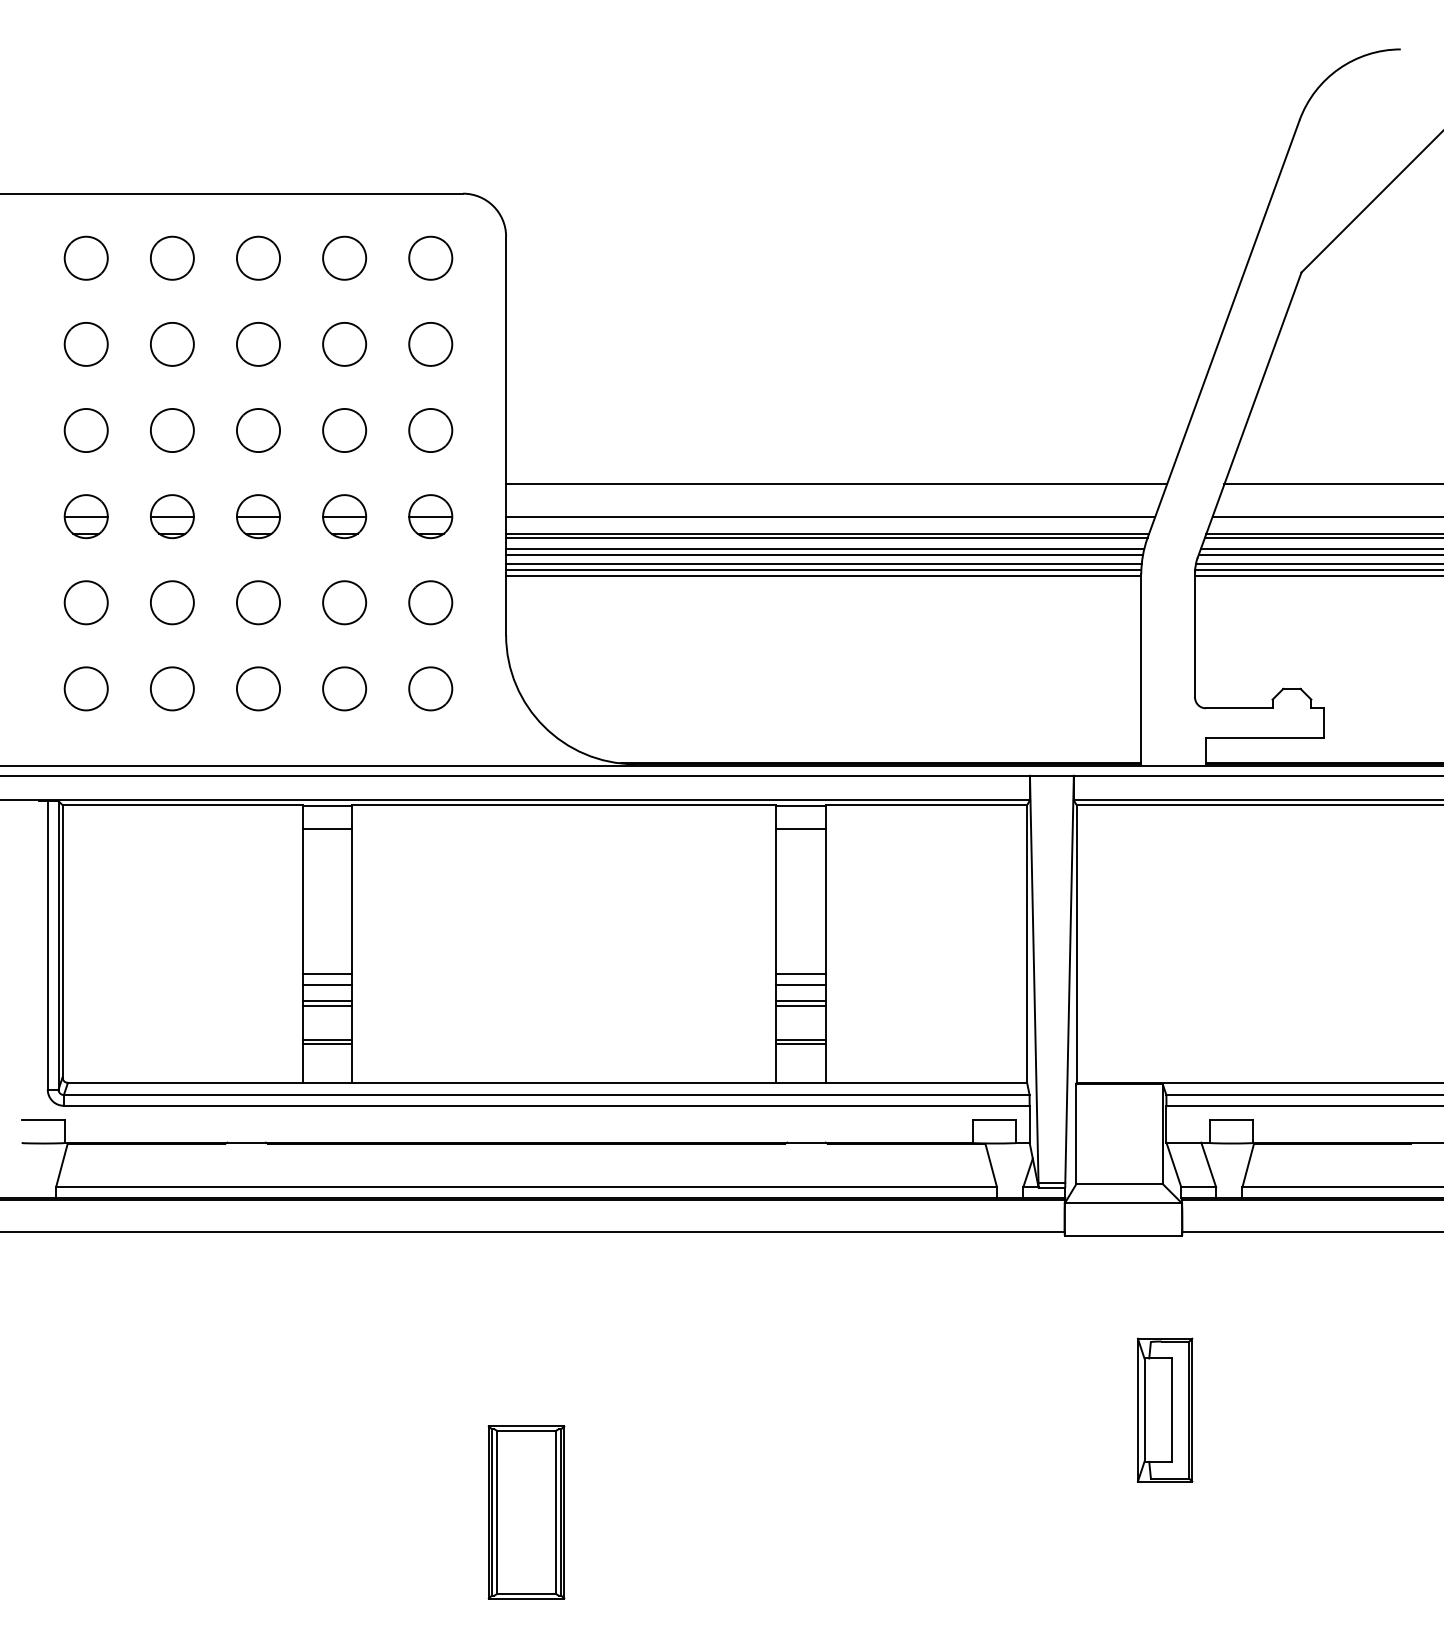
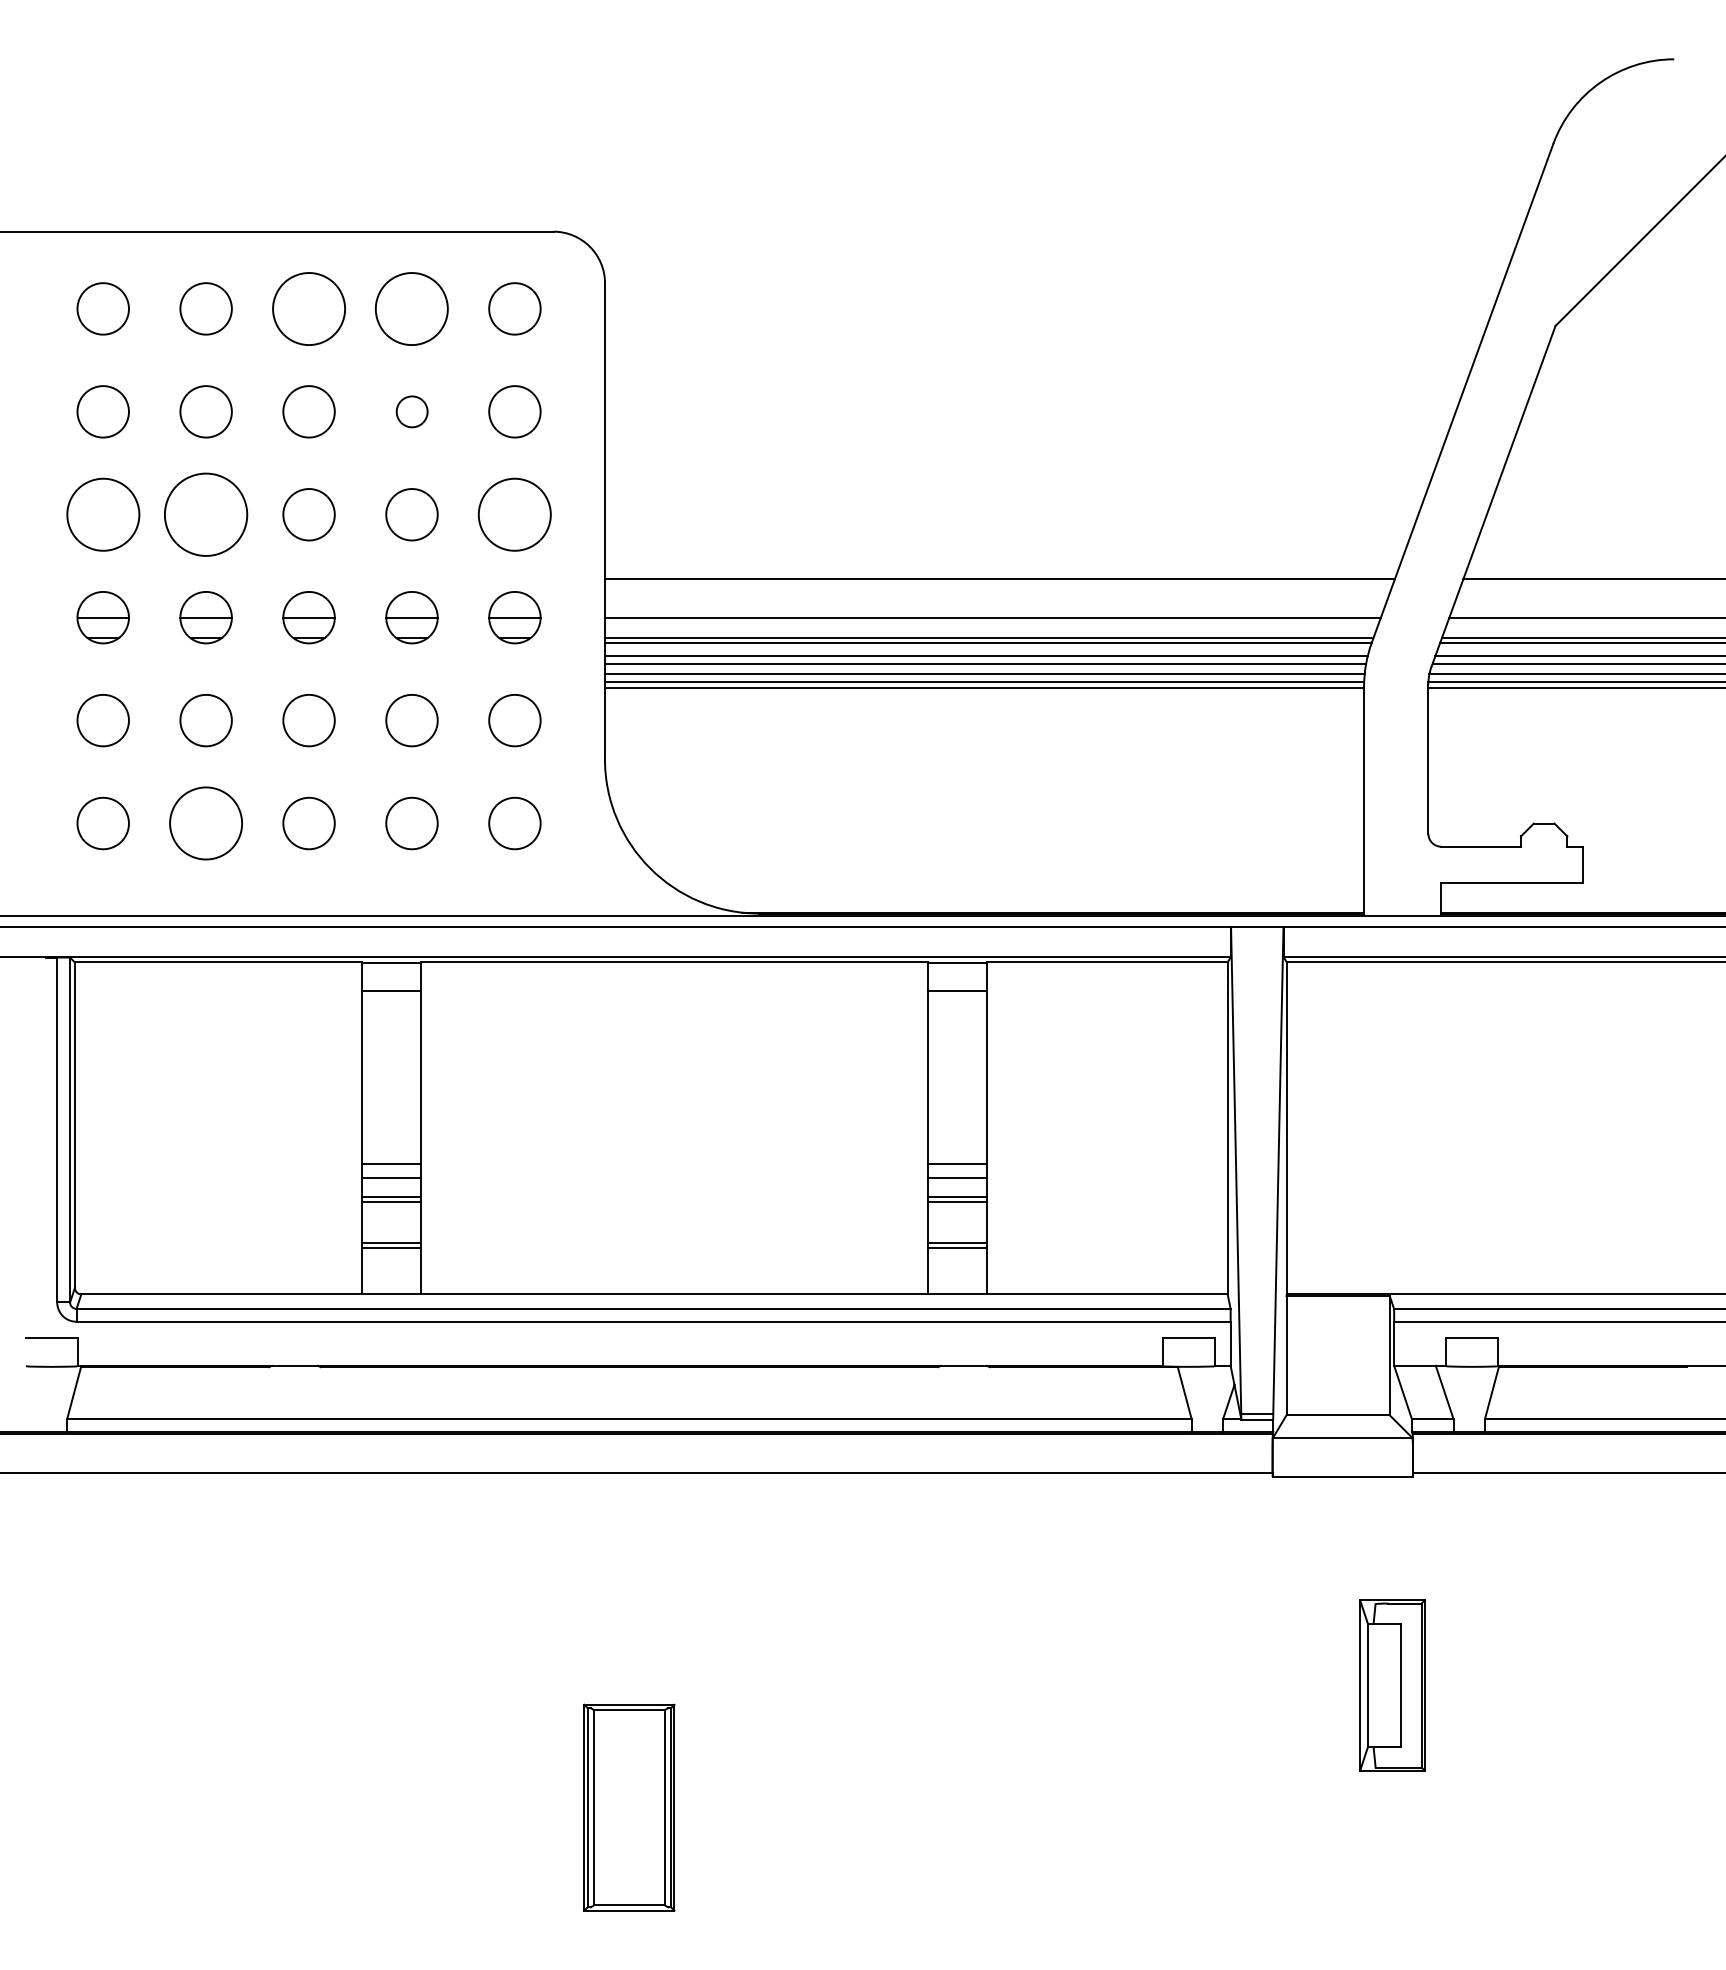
part: (258, 257) -> (309, 307), size x1.4
part: (344, 257) -> (411, 307), size x1.4
part: (344, 344) -> (411, 411), size x0.6
part: (85, 430) -> (102, 514), size x1.4
part: (172, 430) -> (206, 514), size x1.6
part: (430, 430) -> (514, 514), size x1.4
part: (172, 688) -> (206, 823), size x1.4

